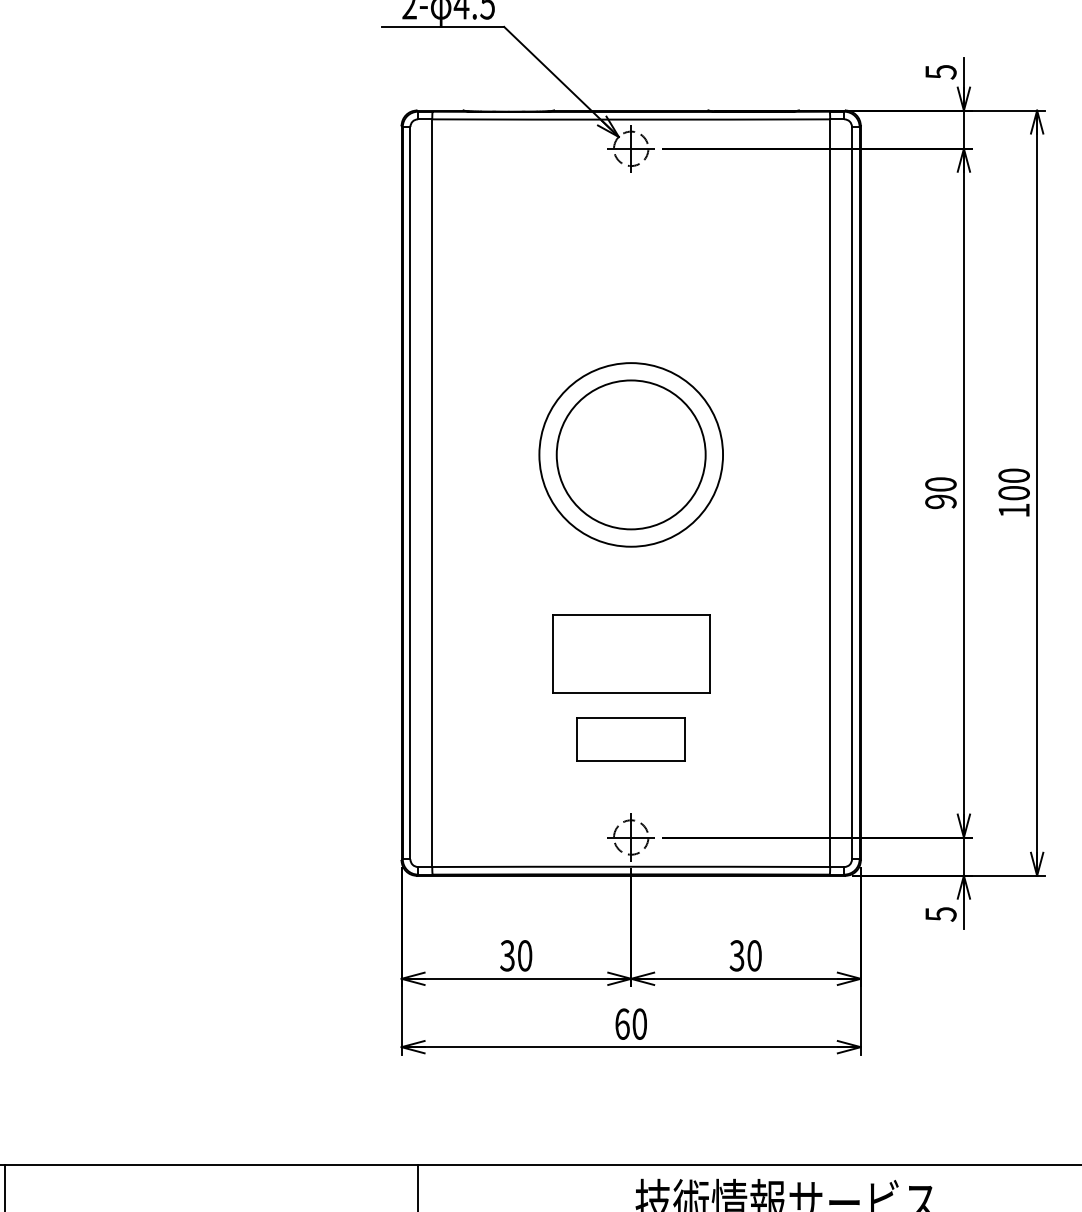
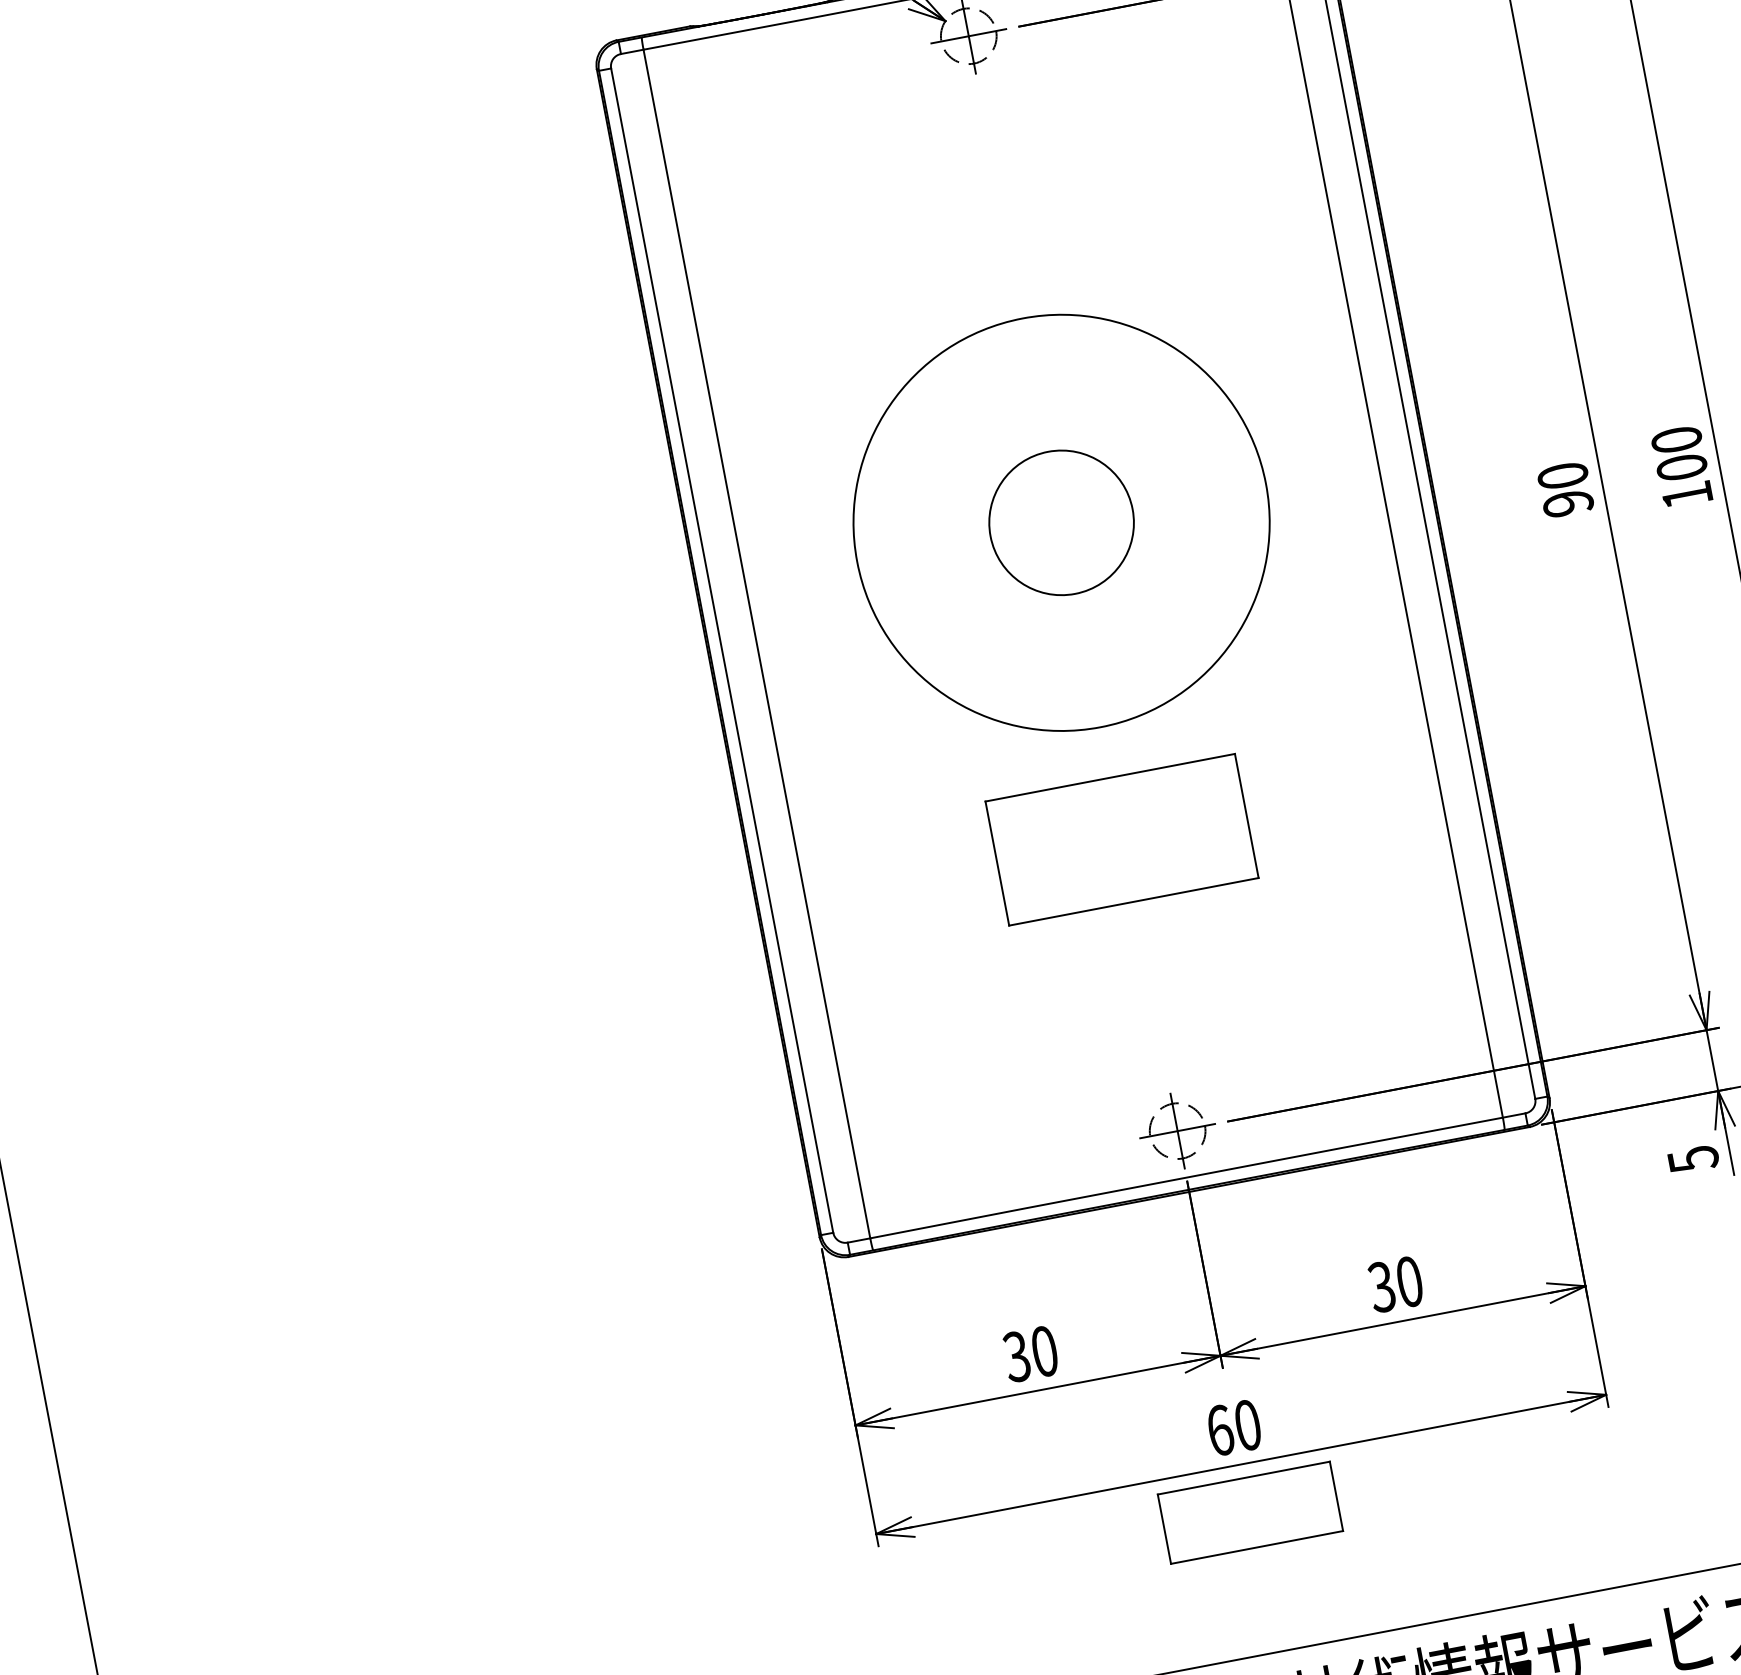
circle: (630, 454) -> (1060, 522), size x0.6
circle: (631, 454) -> (1061, 522), size x1.4
part: (630, 739) -> (1249, 1512), moved

